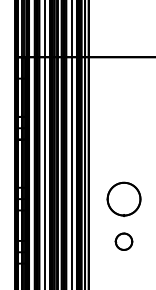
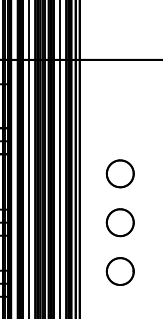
part: (123, 156) -> (119, 173), added
part: (123, 198) -> (119, 221), size x0.71
part: (123, 241) -> (119, 271), size x1.43

